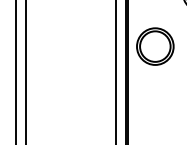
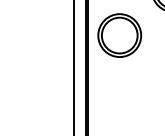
part: (155, 46) -> (119, 35), moved

